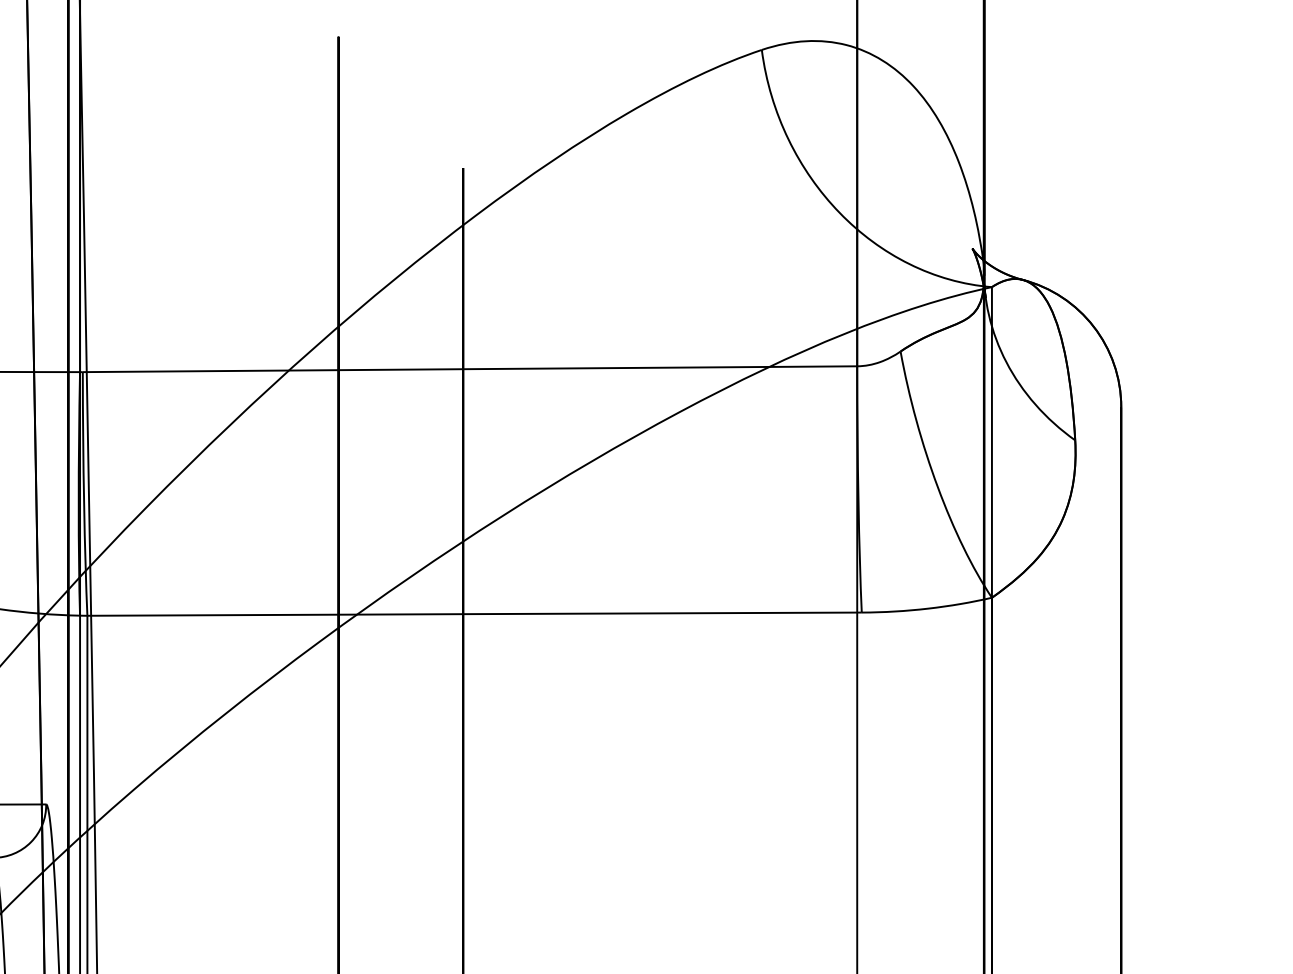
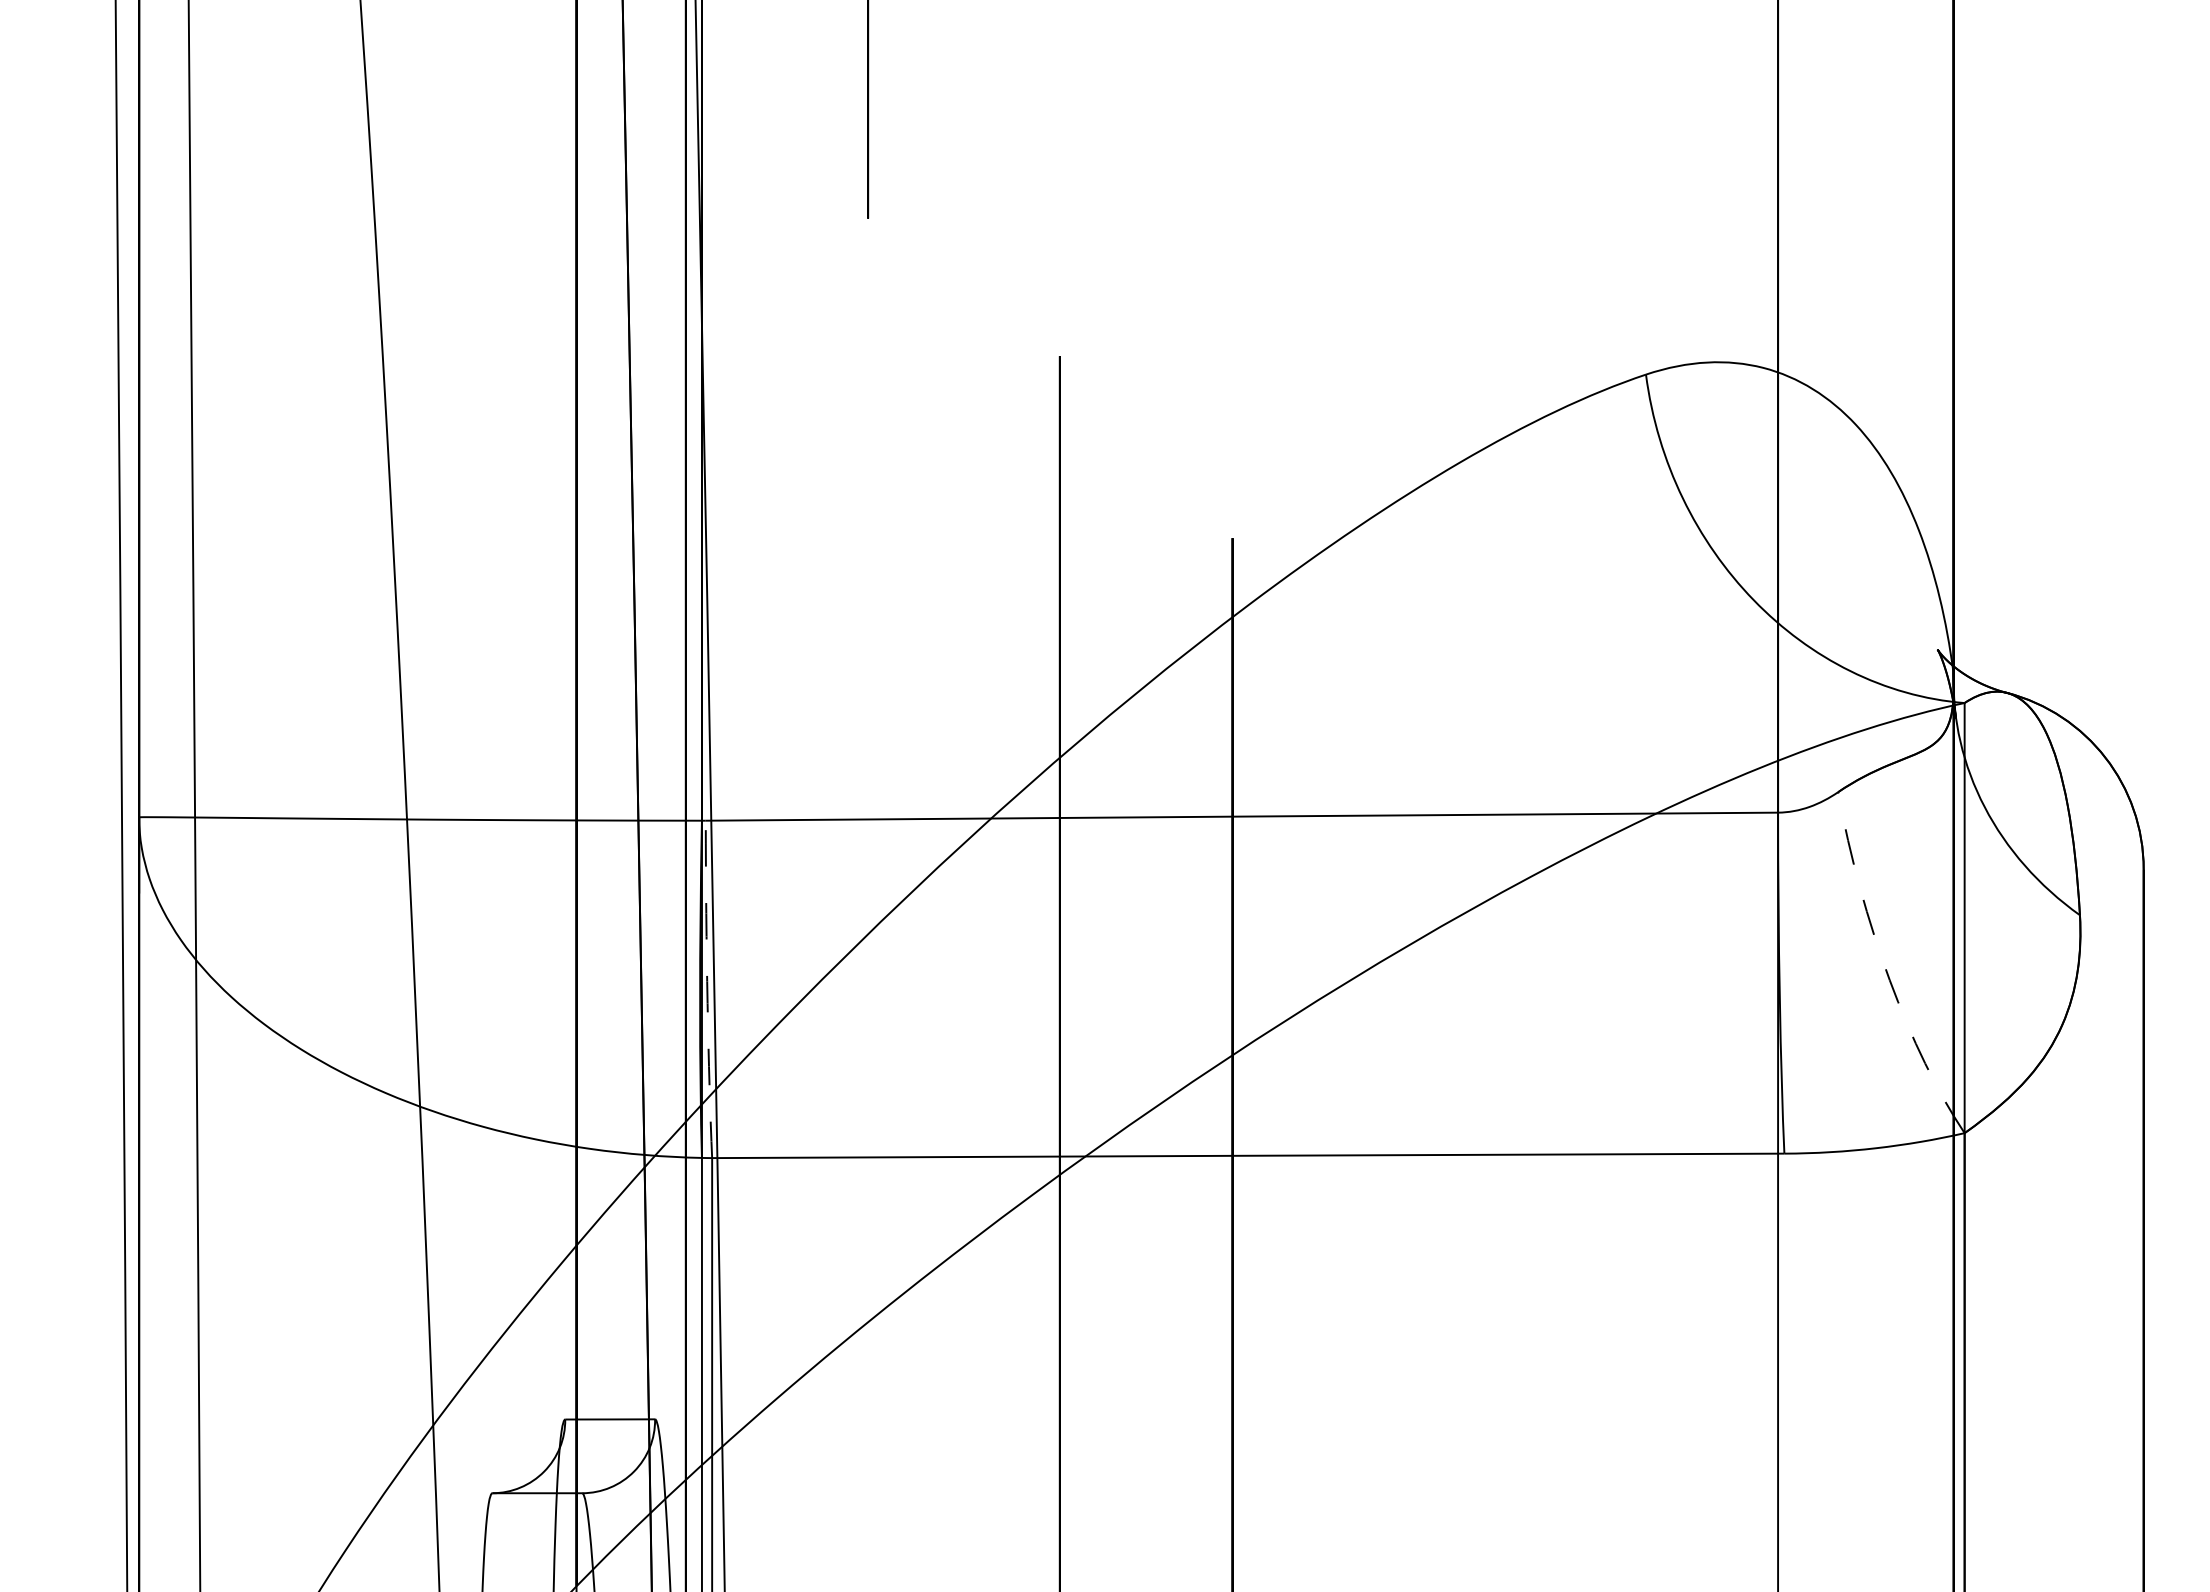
arc: (935, 481) -> (1886, 971), solid -> dashed
arc: (84, 496) -> (707, 992), solid -> dashed

